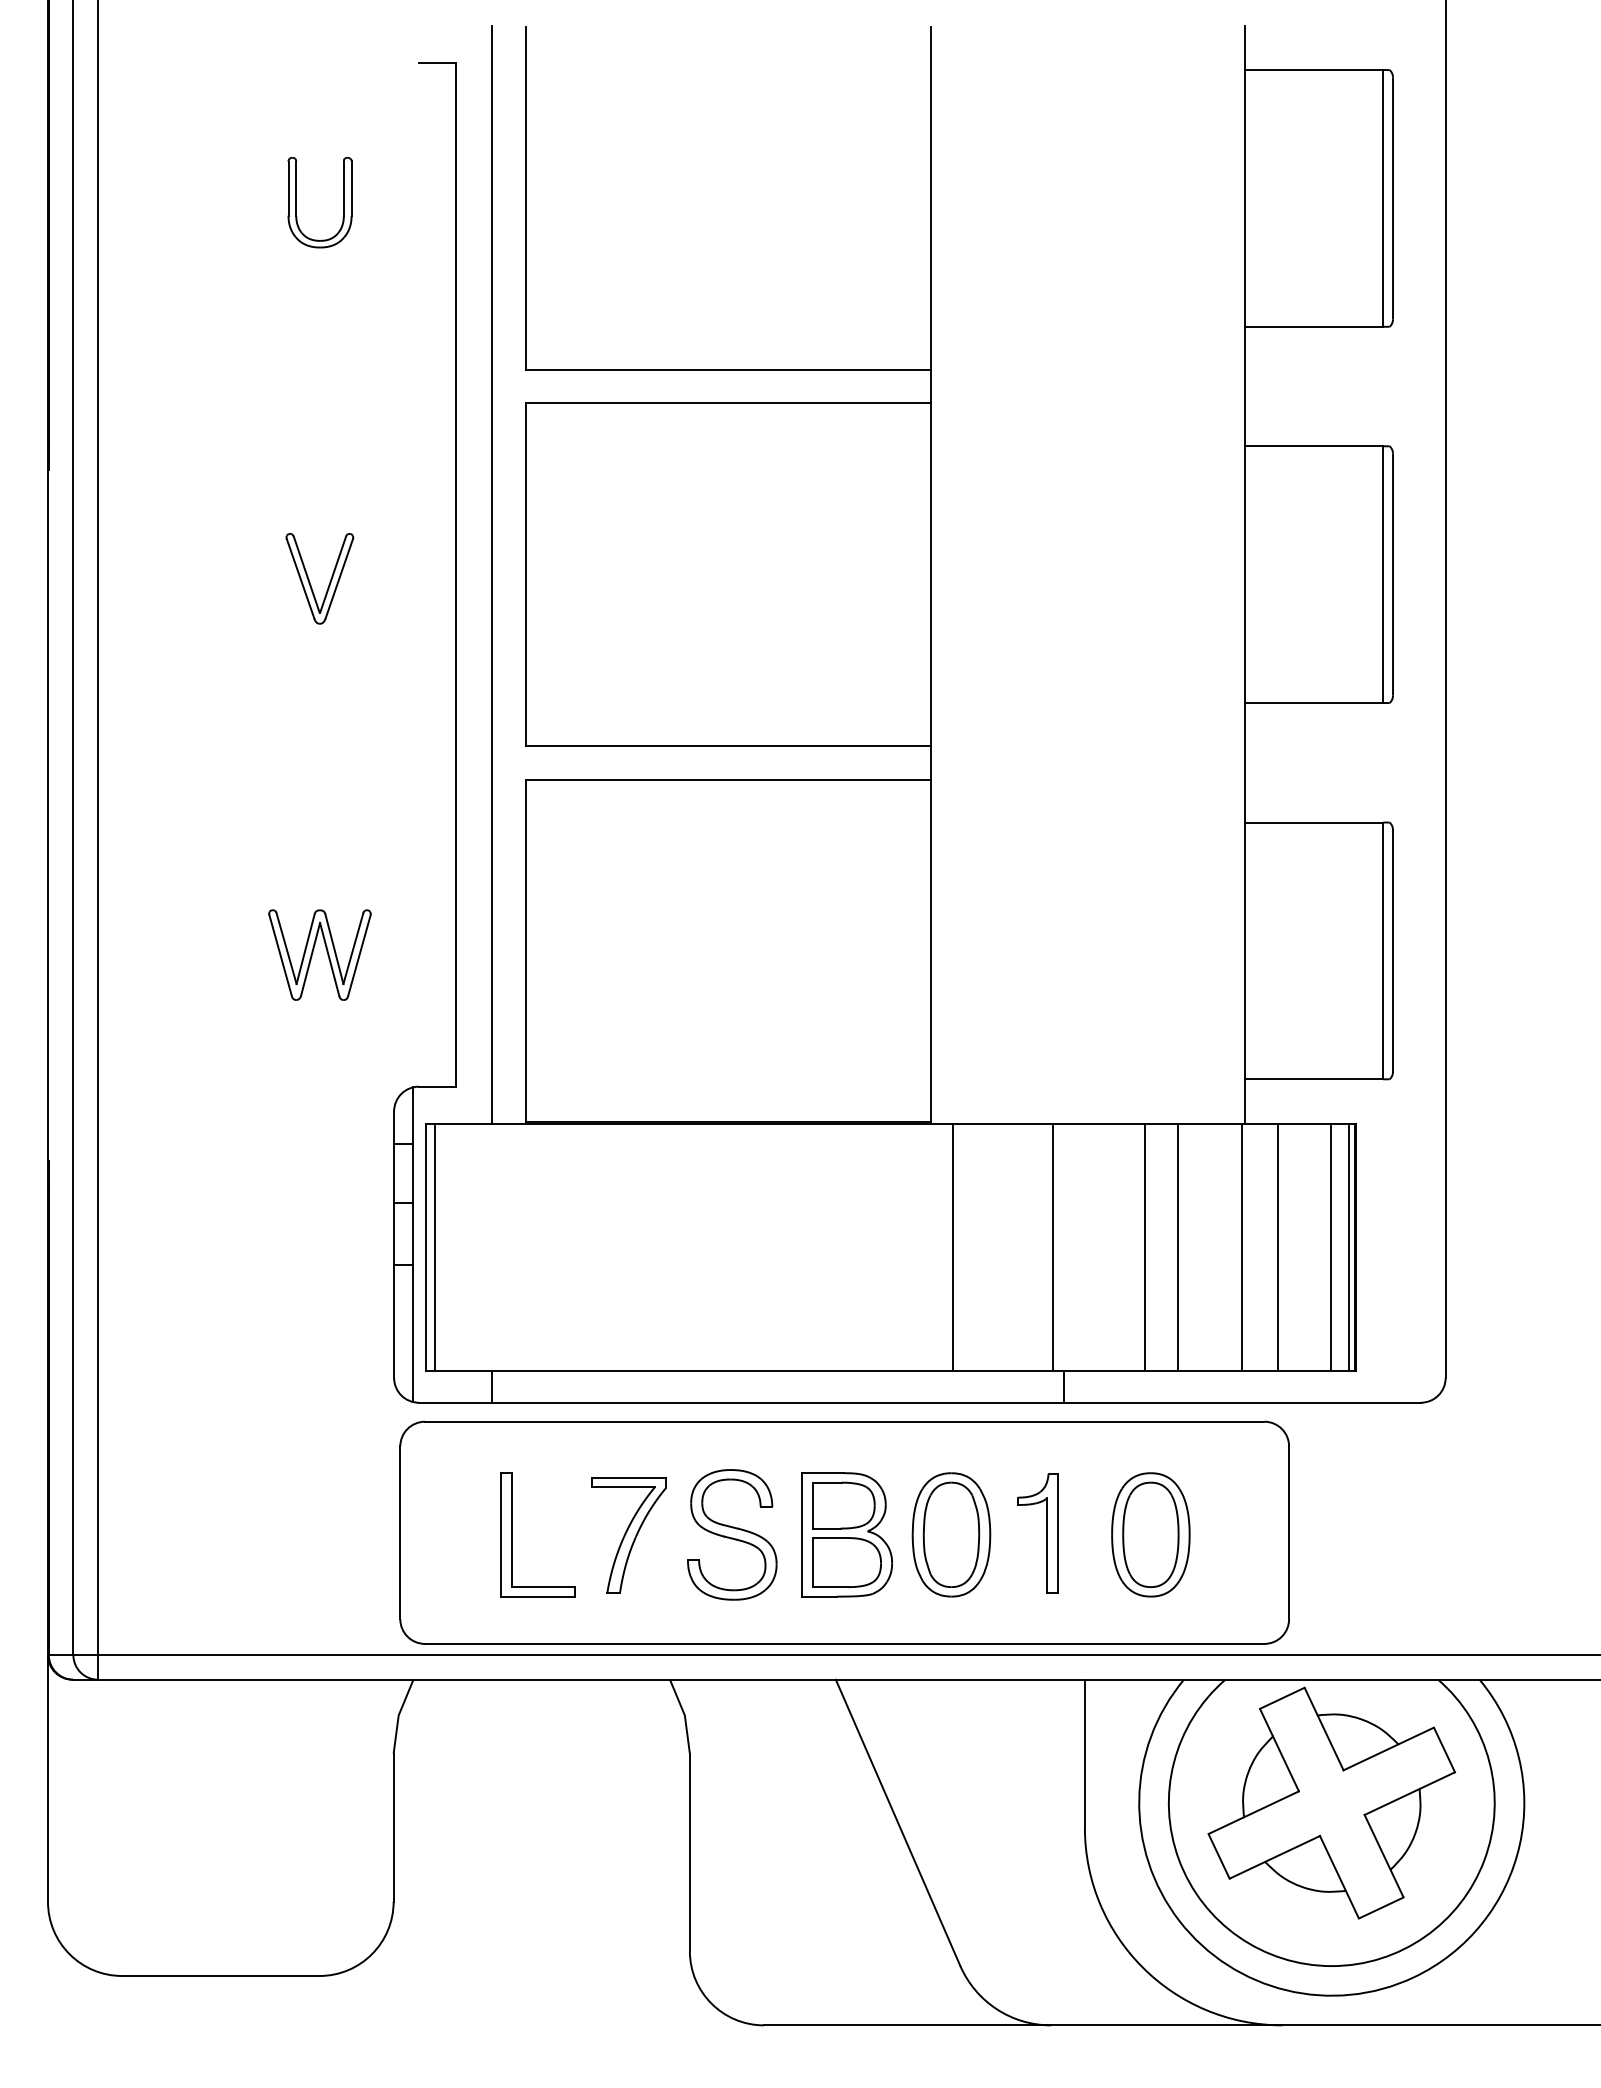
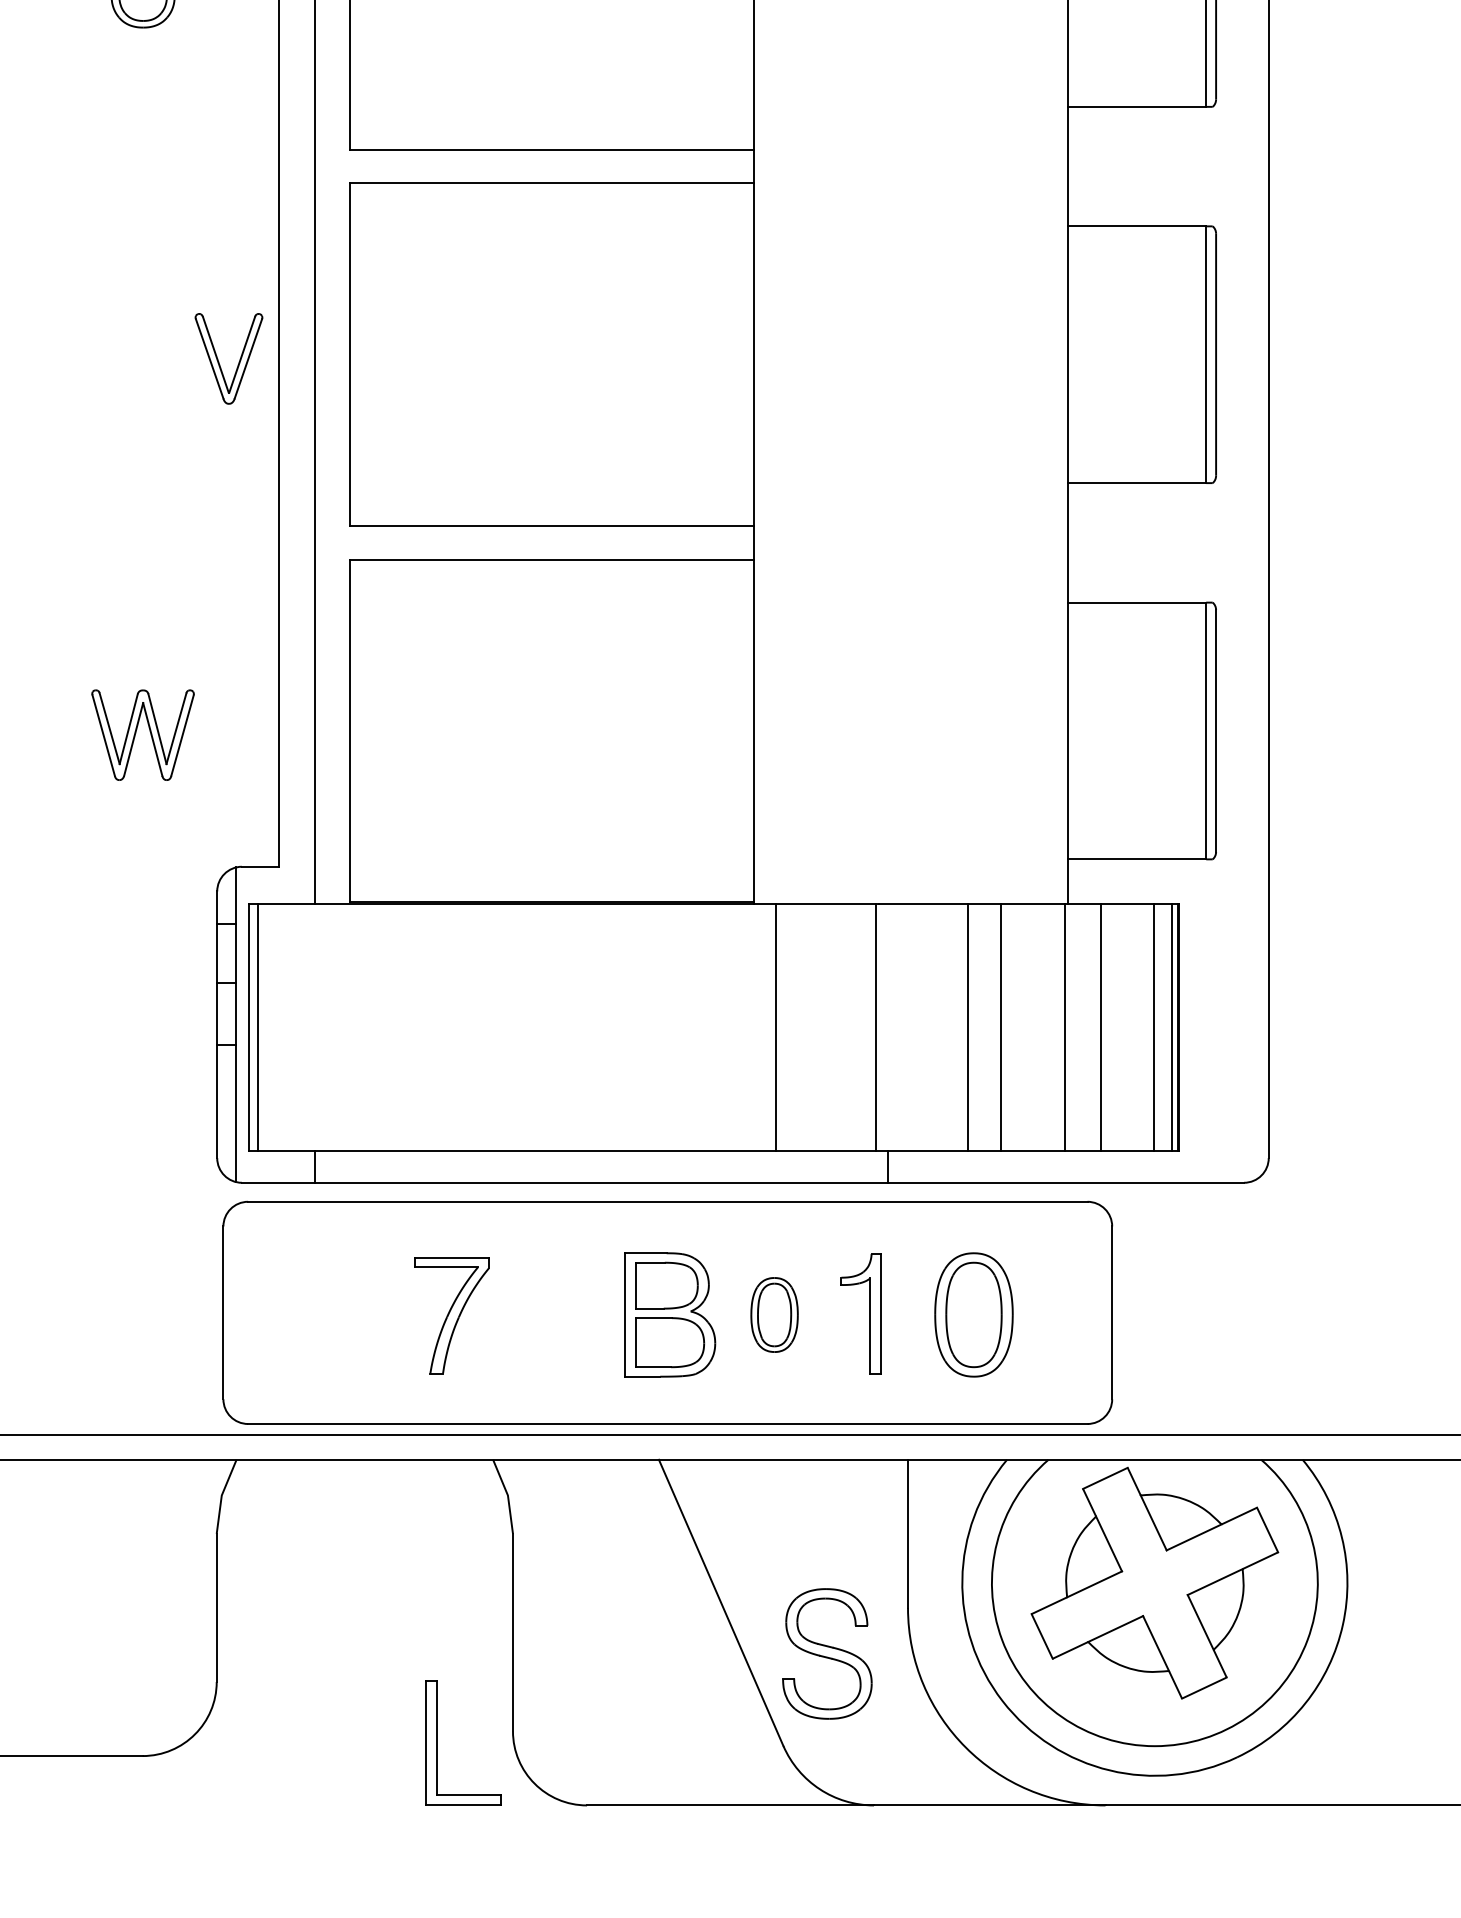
part: (310, 582) -> (219, 362), moved
part: (512, 1534) -> (437, 1742), moved
part: (732, 1534) -> (827, 1653), moved
part: (951, 1534) -> (774, 1314), size x0.6

